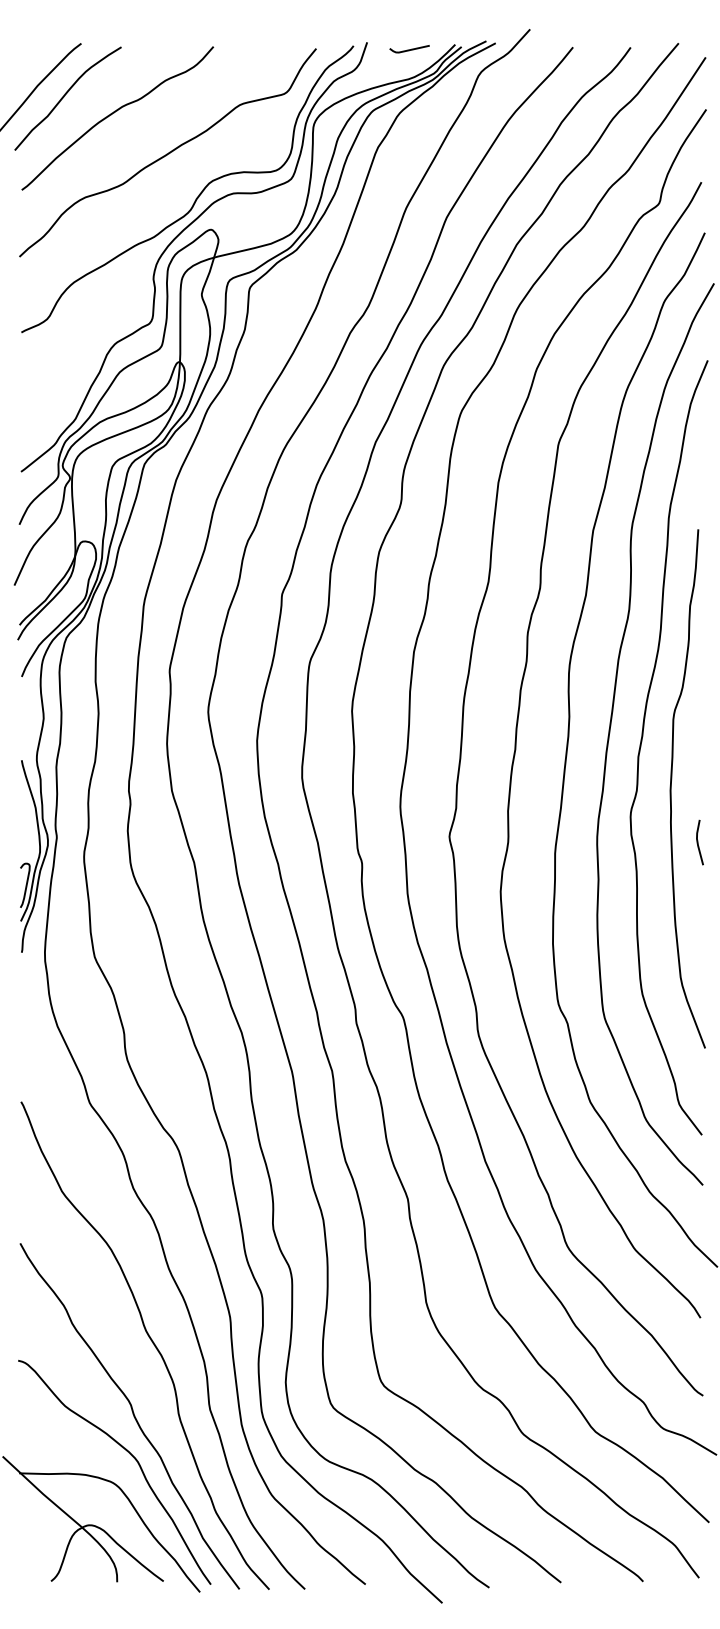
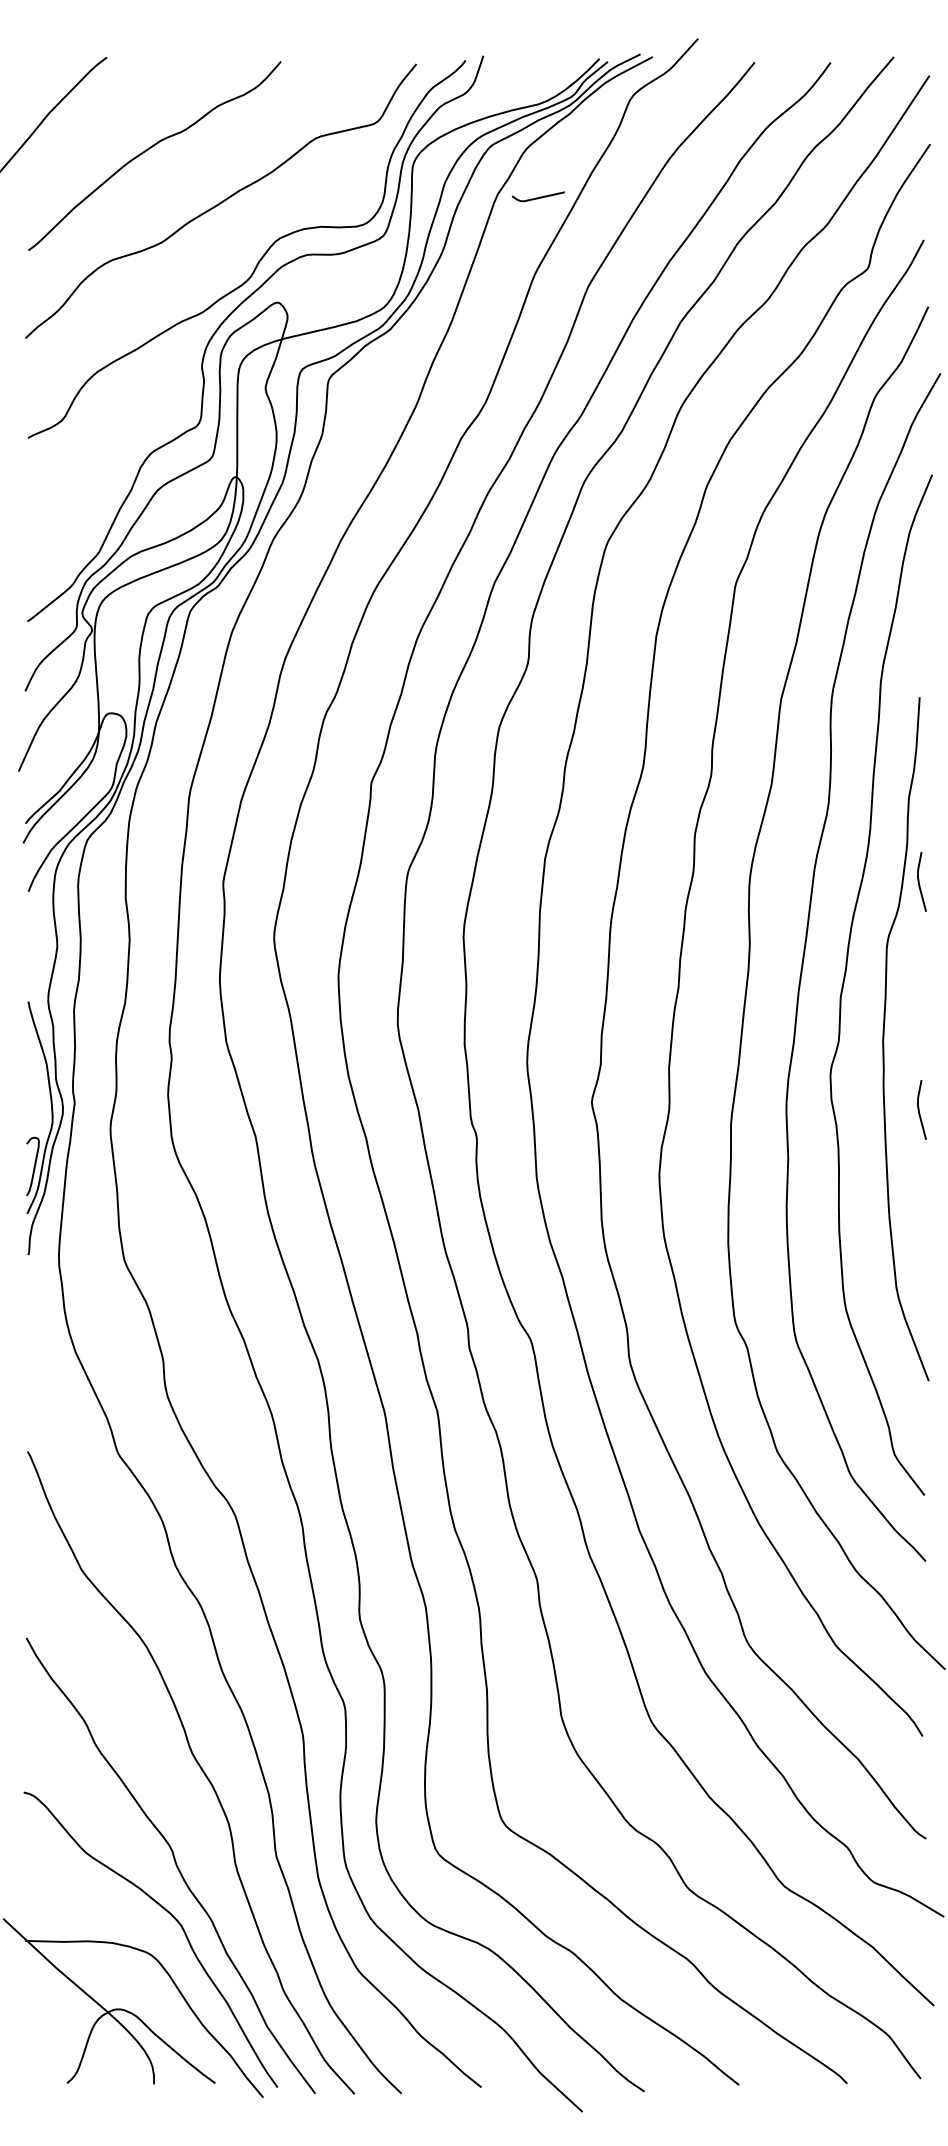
line: (408, 49) -> (537, 197), moved
curve: (65, 95) -> (86, 125), removed
line: (698, 669) -> (919, 881), added

